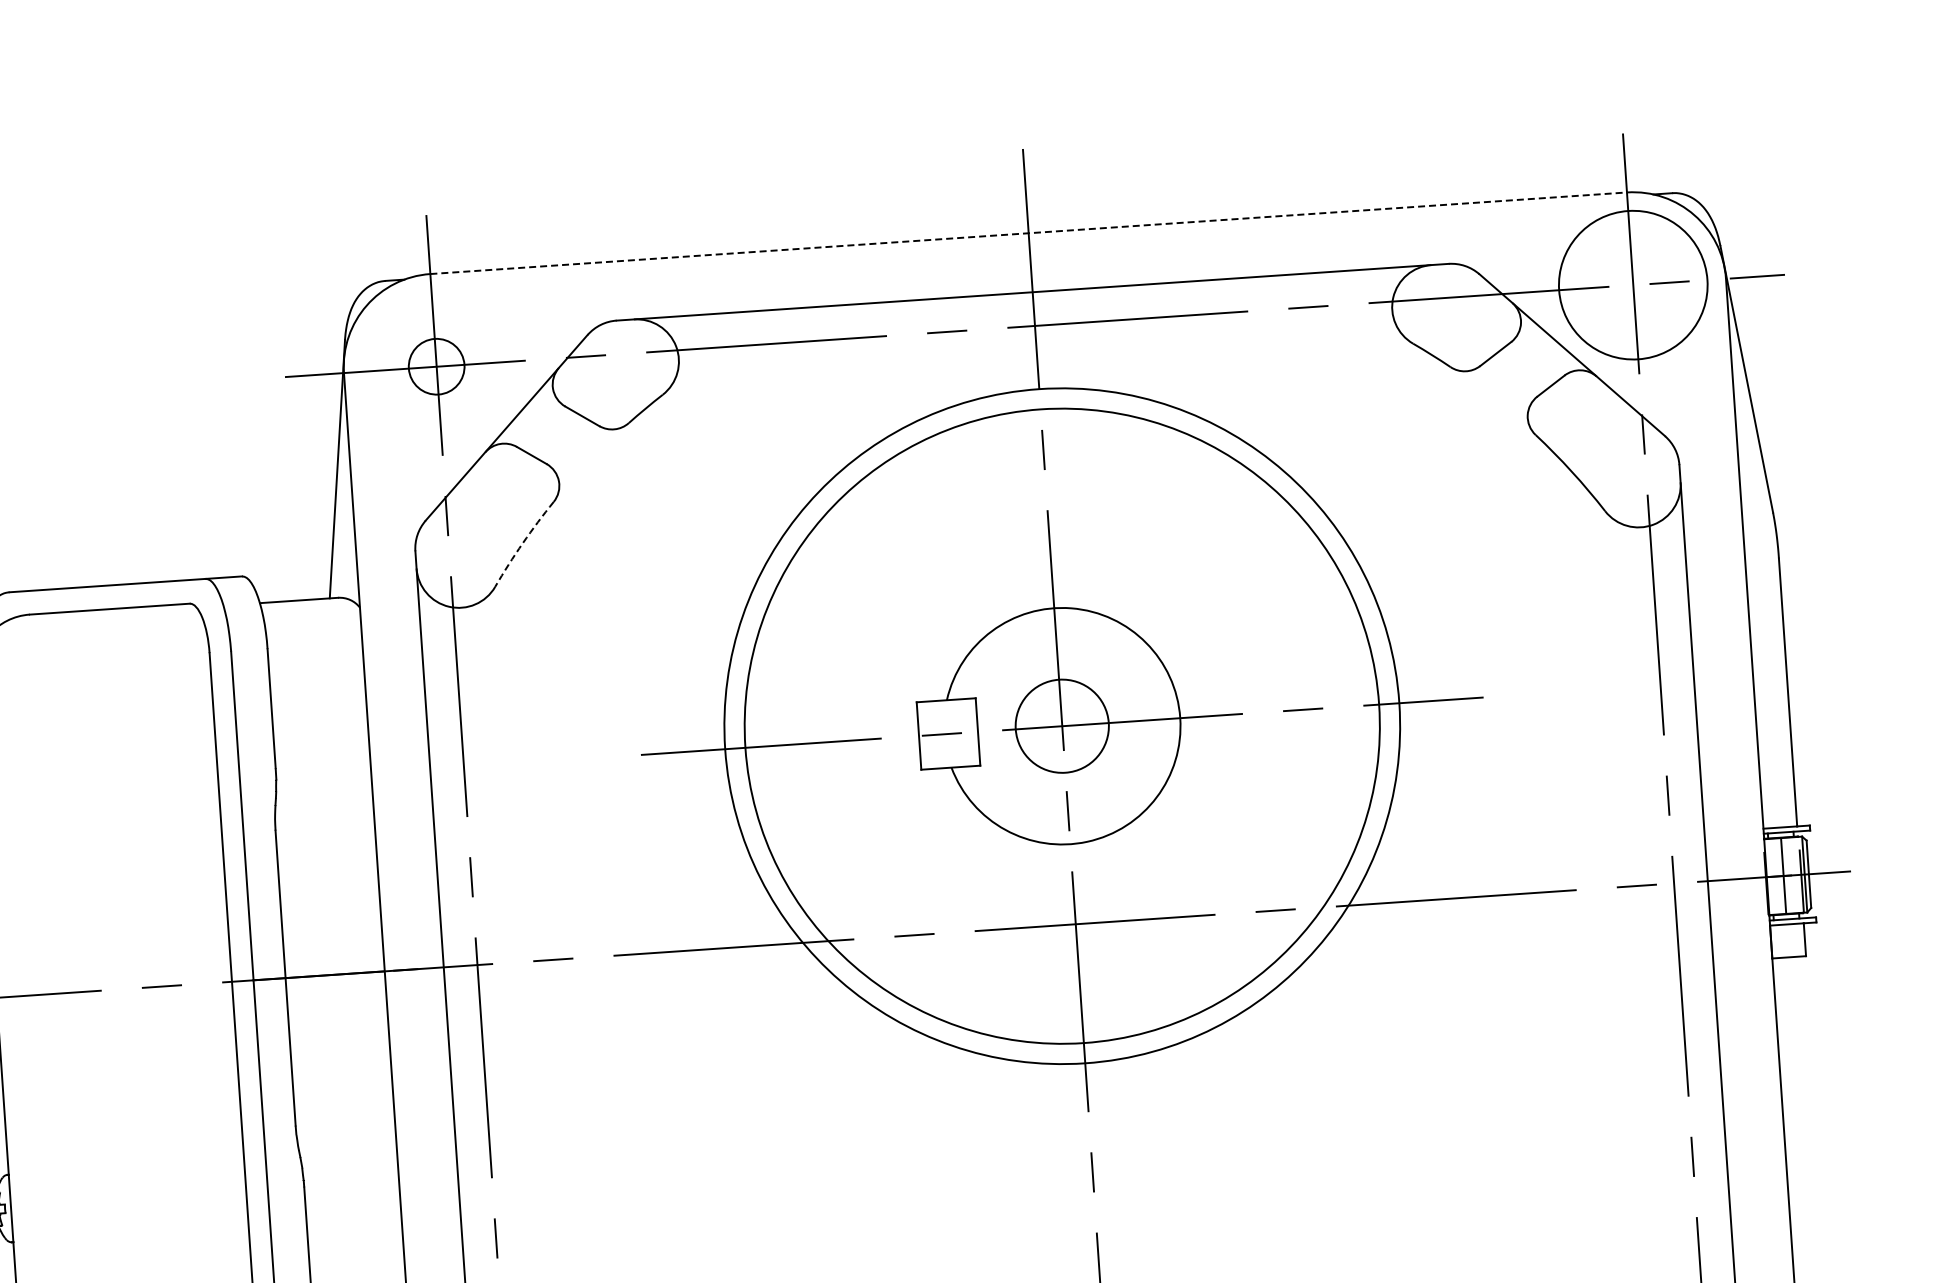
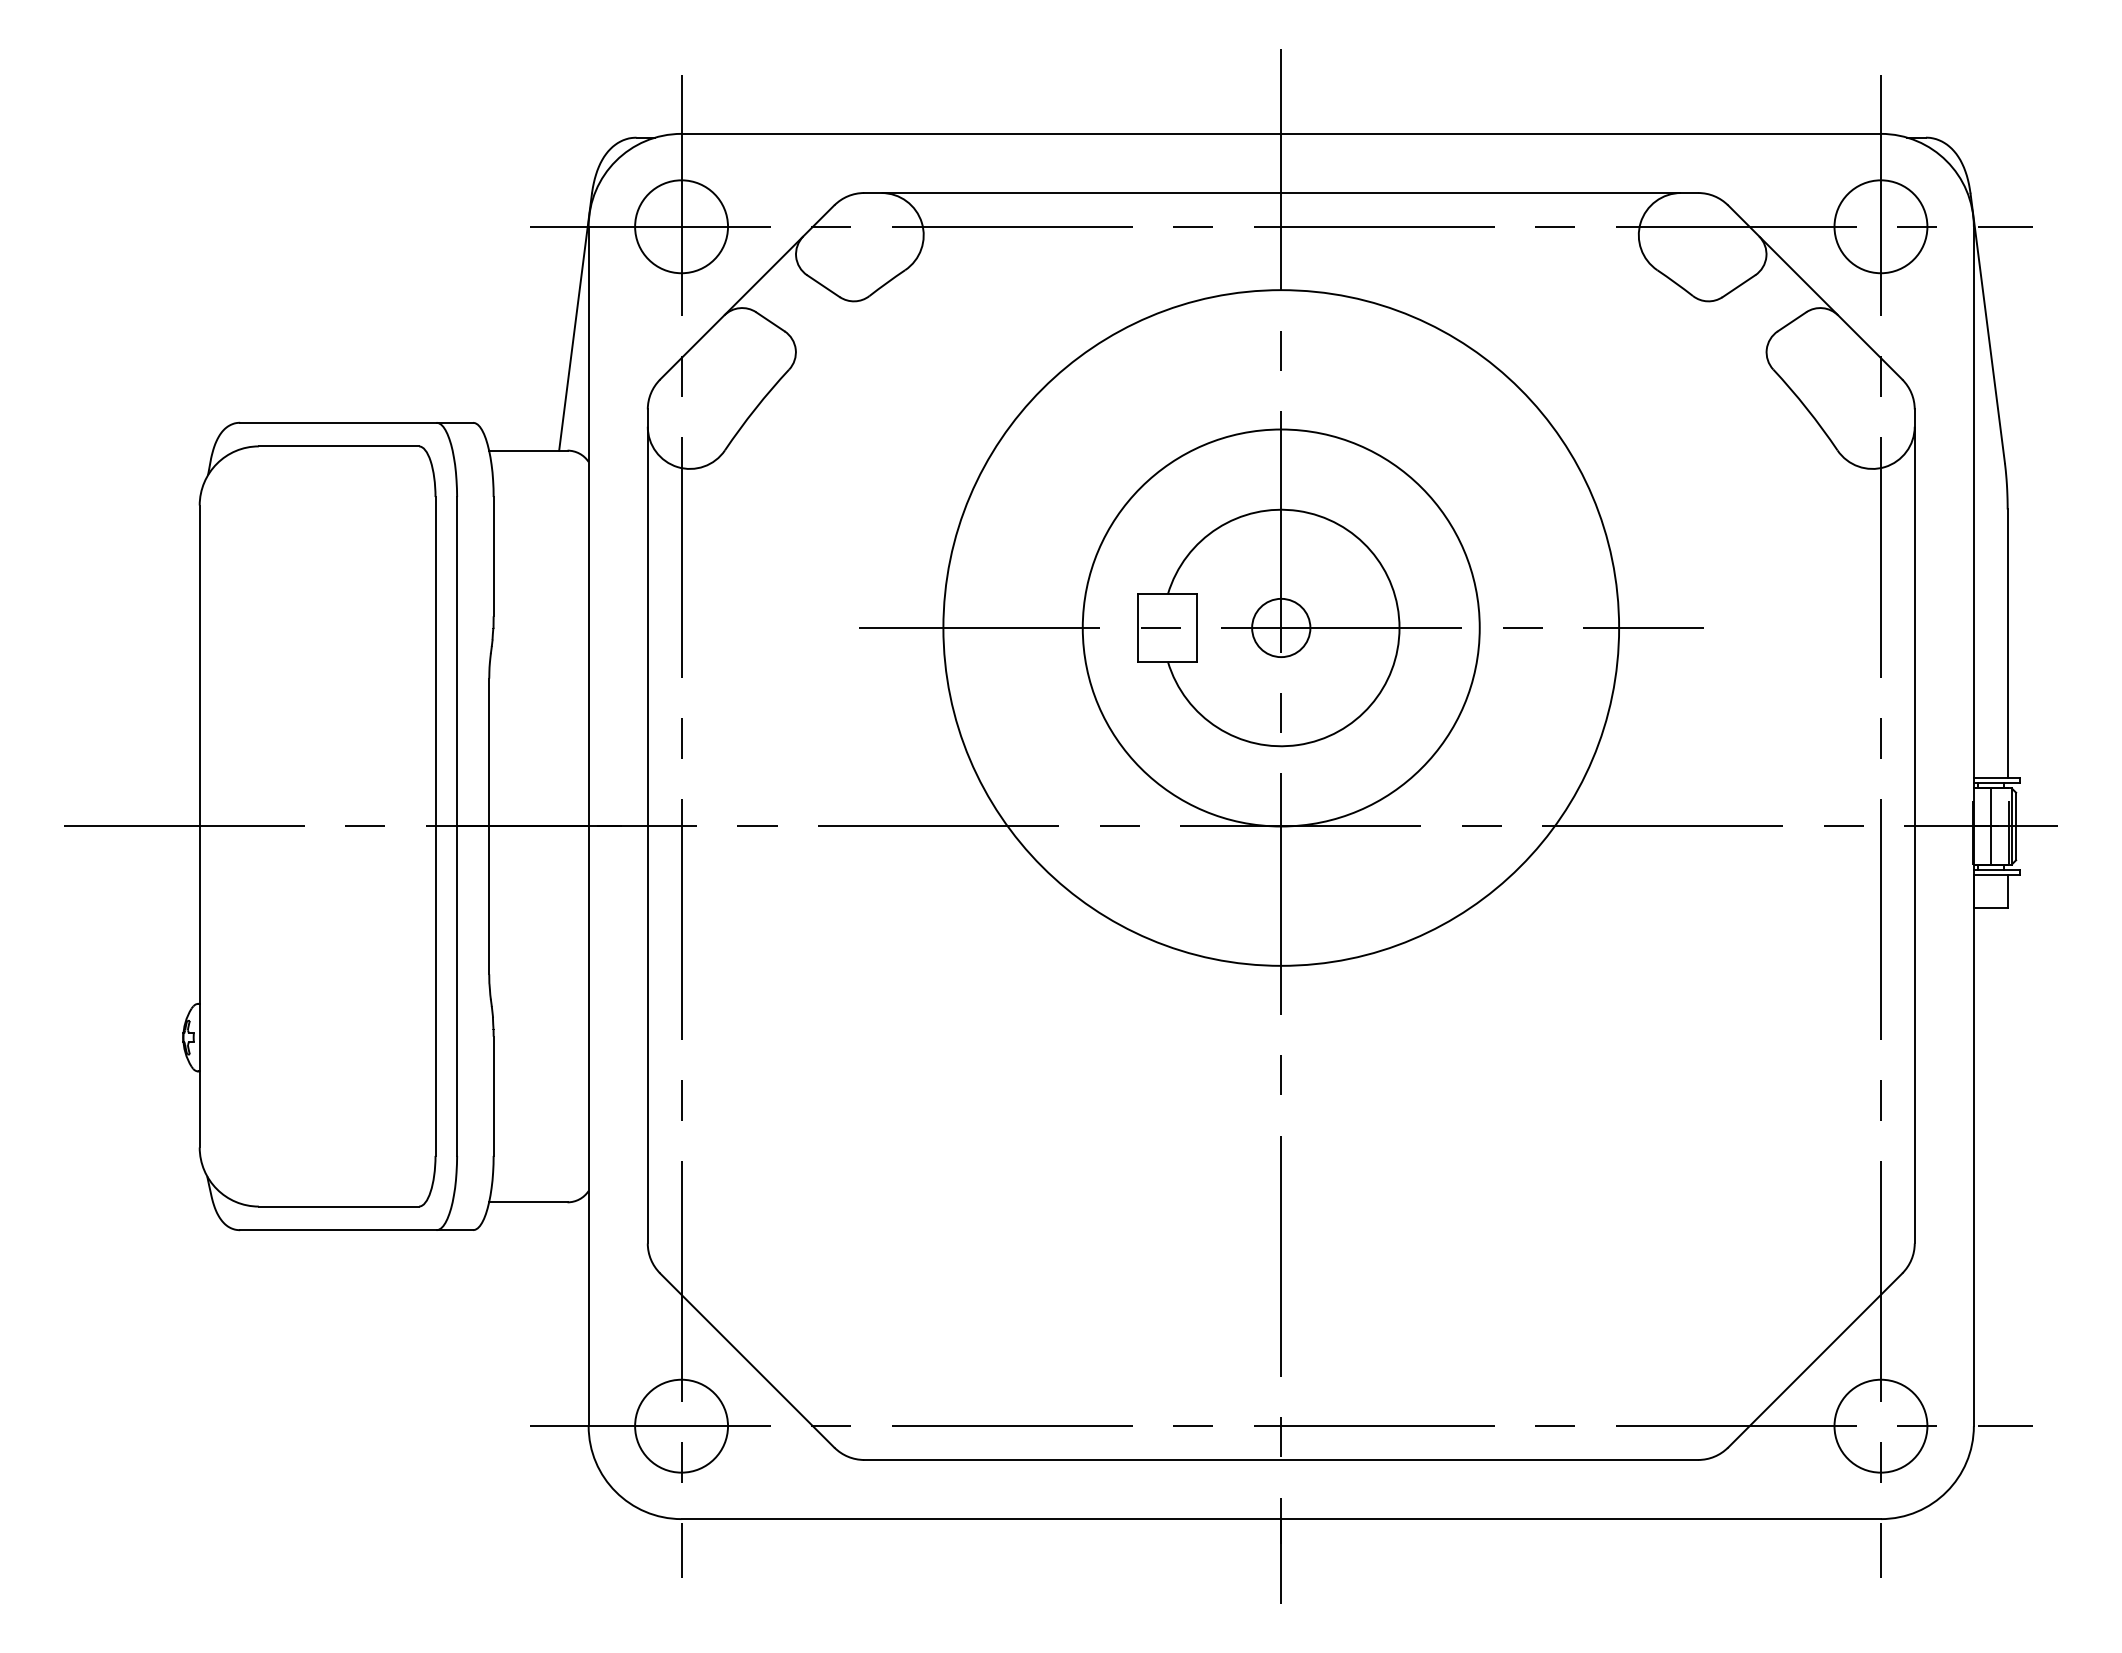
line: (1028, 232) -> (1281, 133), dashed -> solid
circle: (1632, 284) -> (1880, 226), size x0.62
circle: (436, 366) -> (681, 226), size x1.67
arc: (522, 543) -> (755, 408), dashed -> solid
circle: (1061, 725) -> (1280, 627), size x0.62
circle: (1062, 725) -> (1281, 627), size x0.62

